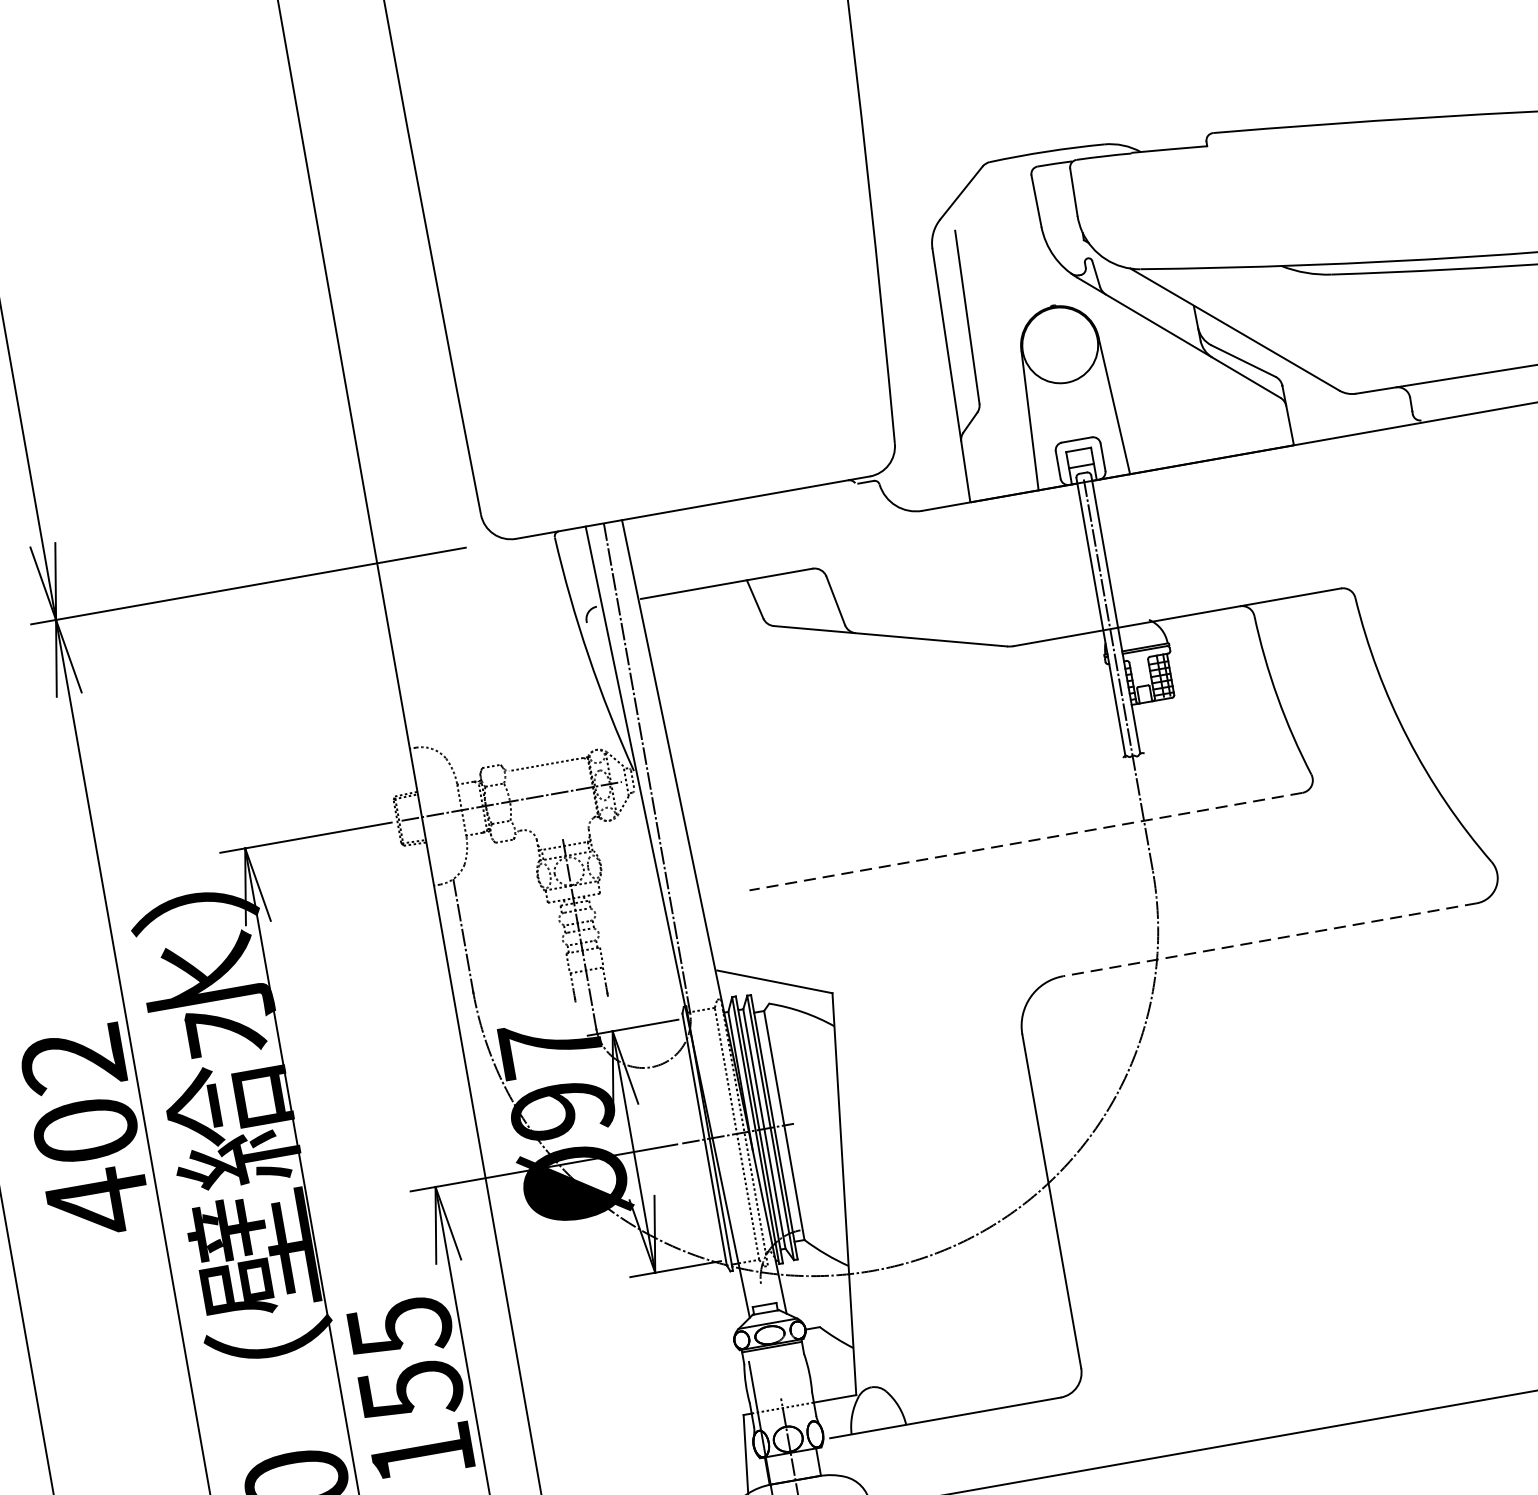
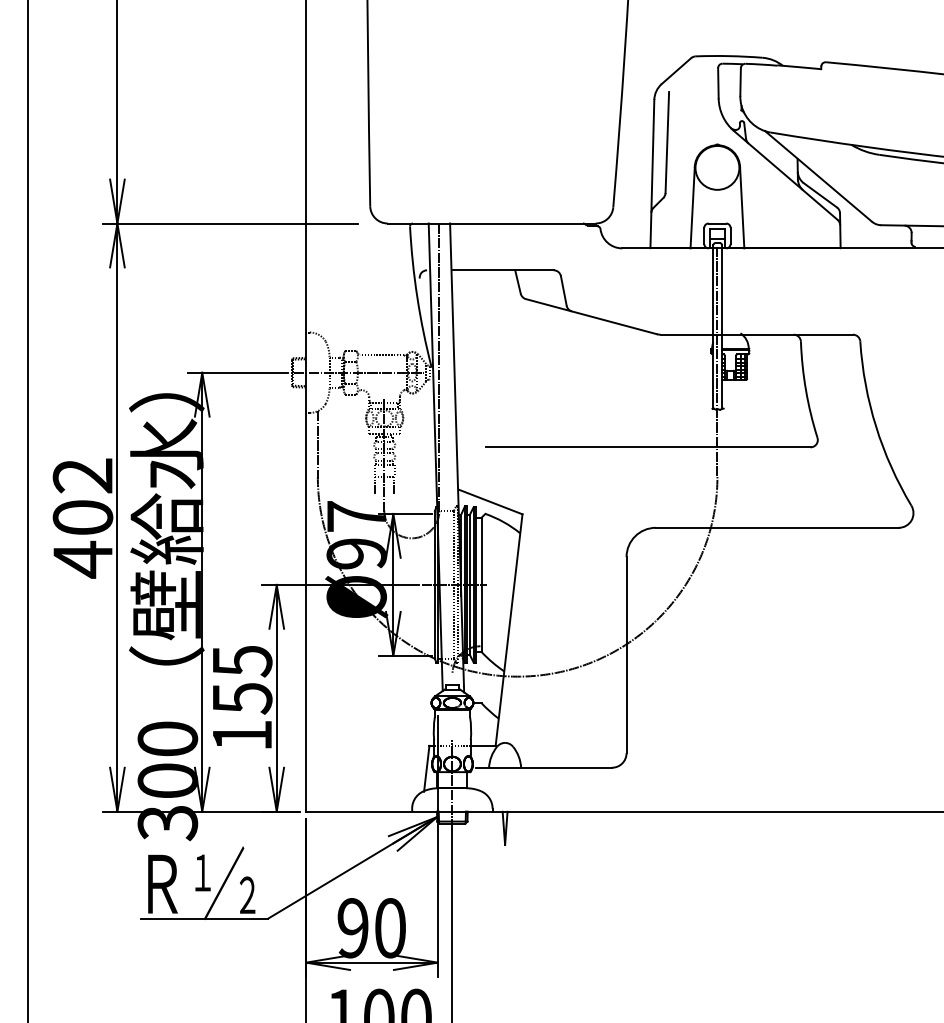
line: (1025, 842) -> (647, 447), dashed -> solid
line: (1270, 939) -> (777, 527), dashed -> solid

